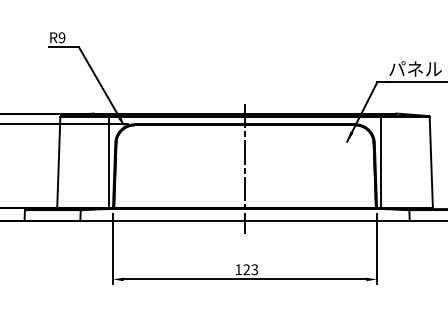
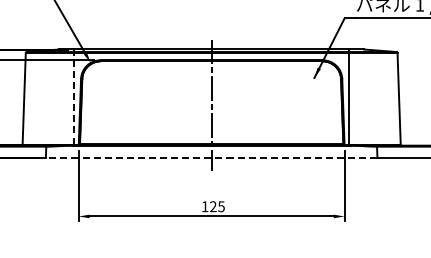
line: (108, 162) -> (74, 98), solid -> dashed
line: (245, 220) -> (212, 157), solid -> dashed
text: (254, 269) -> (221, 206), 123 -> 125

